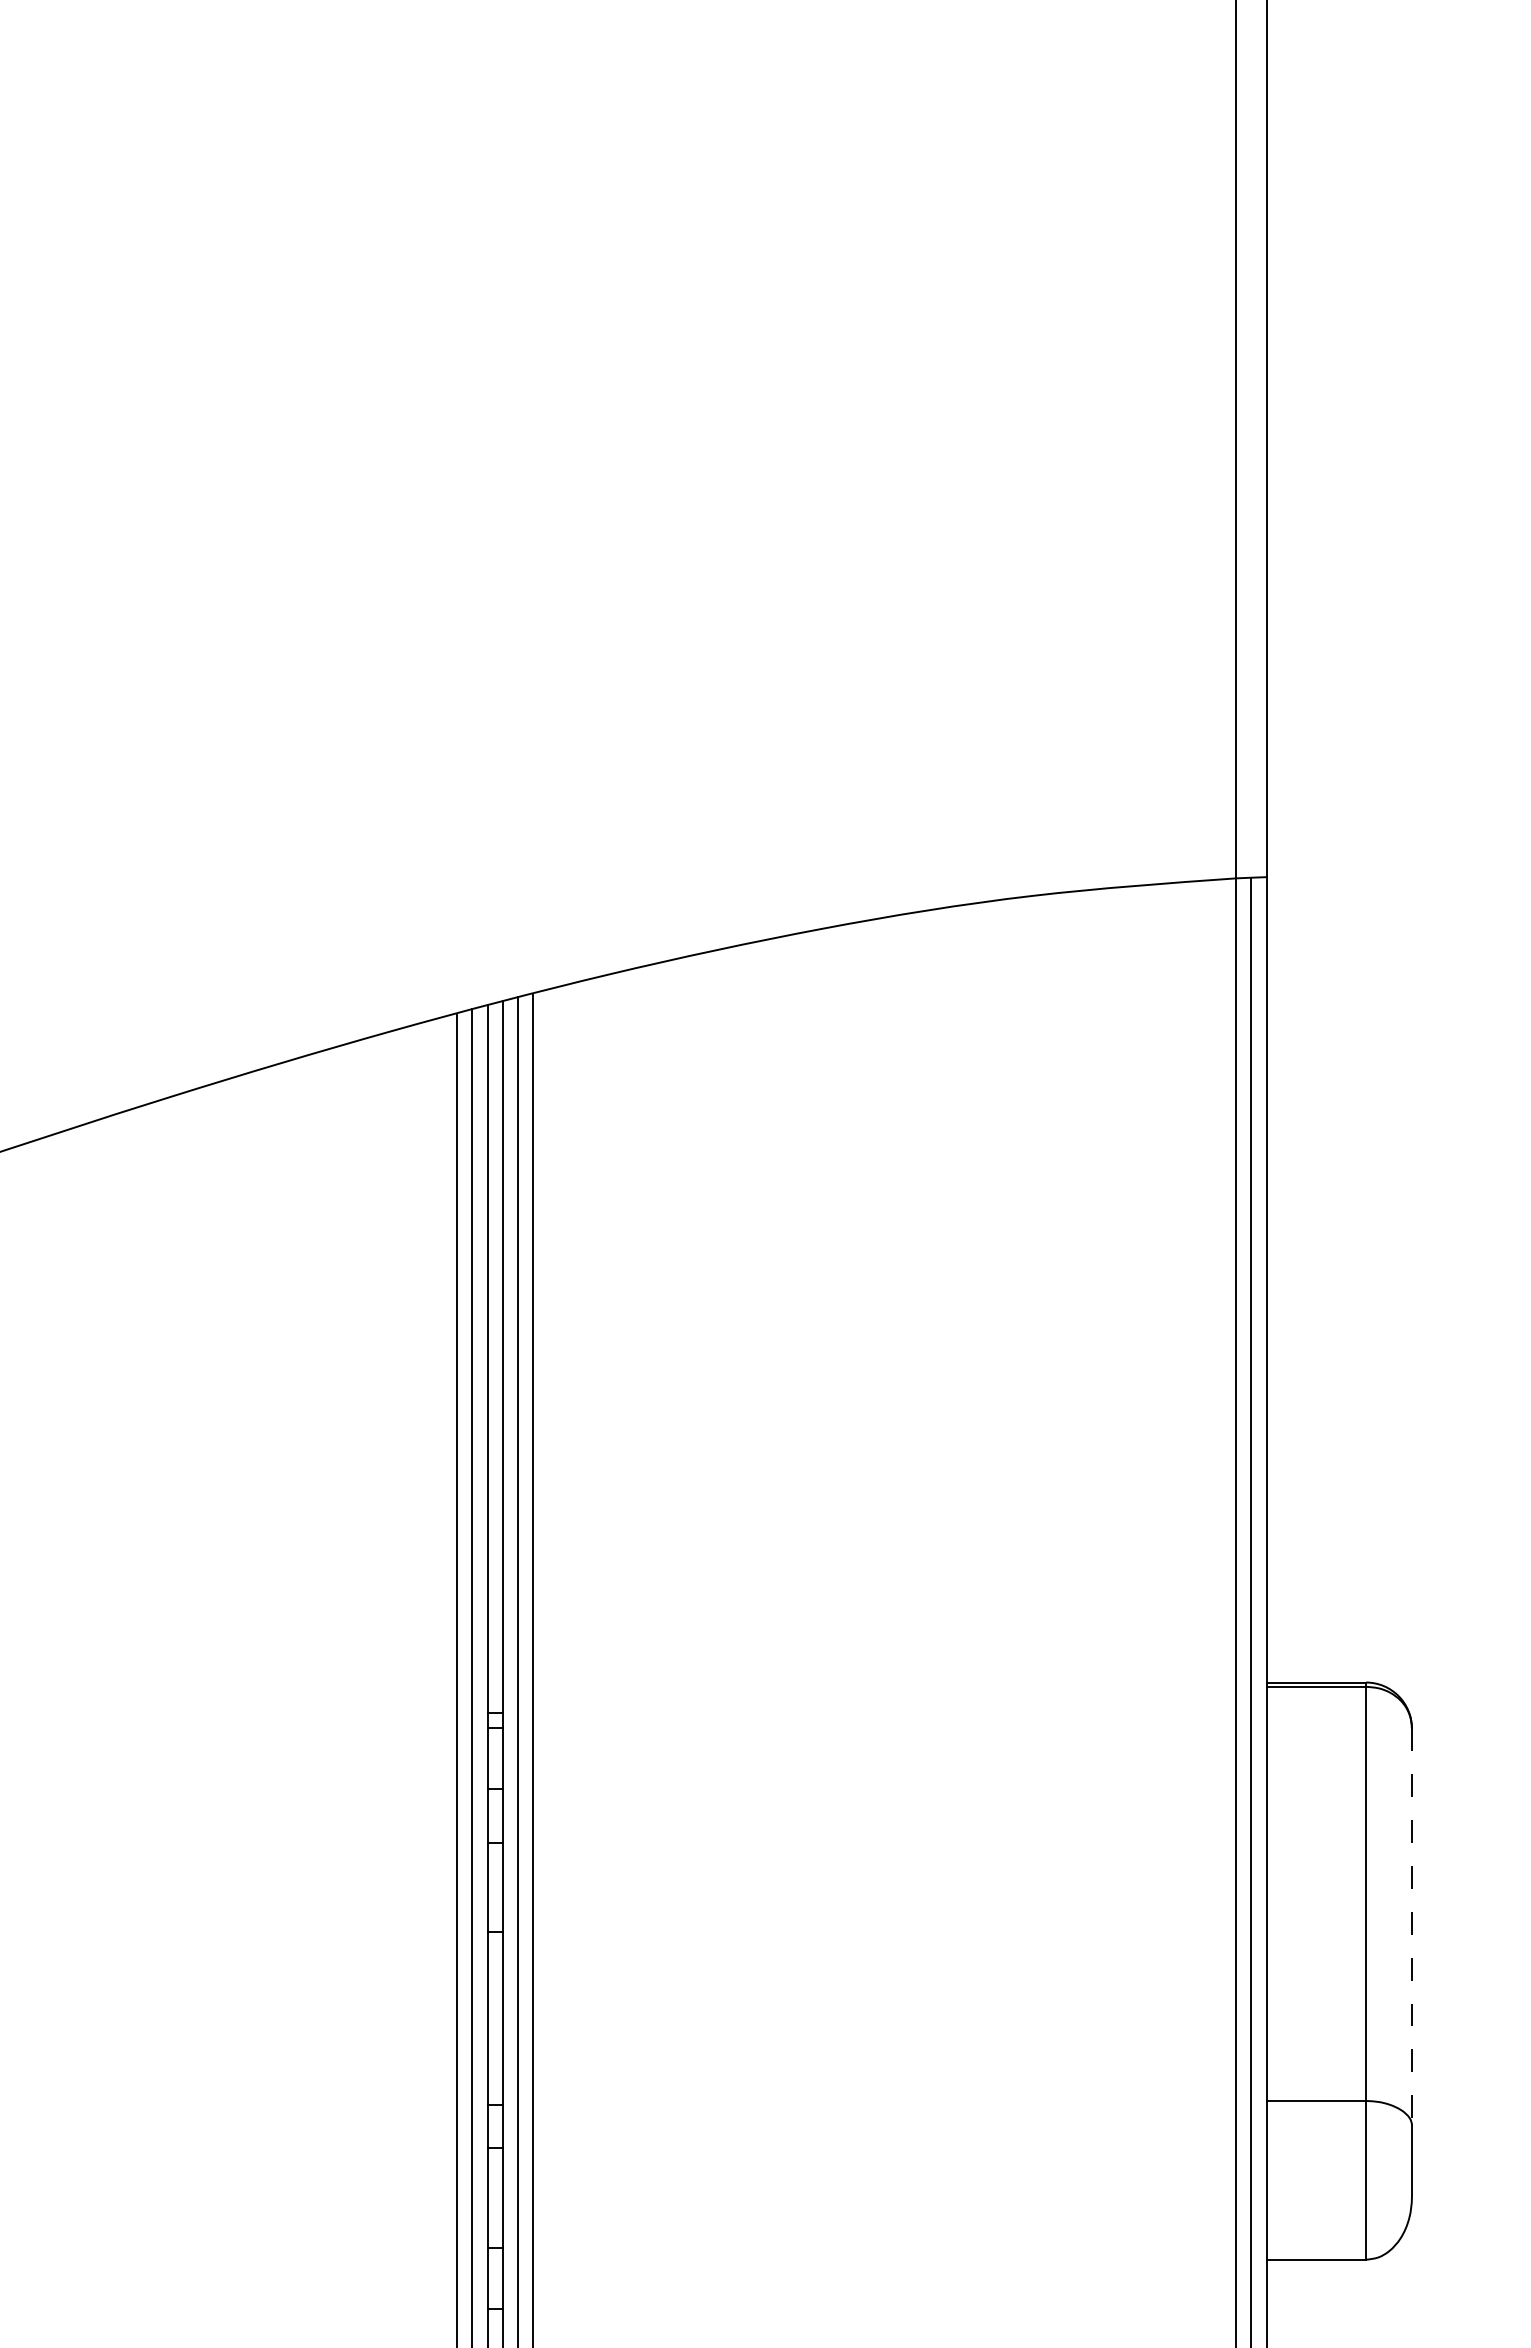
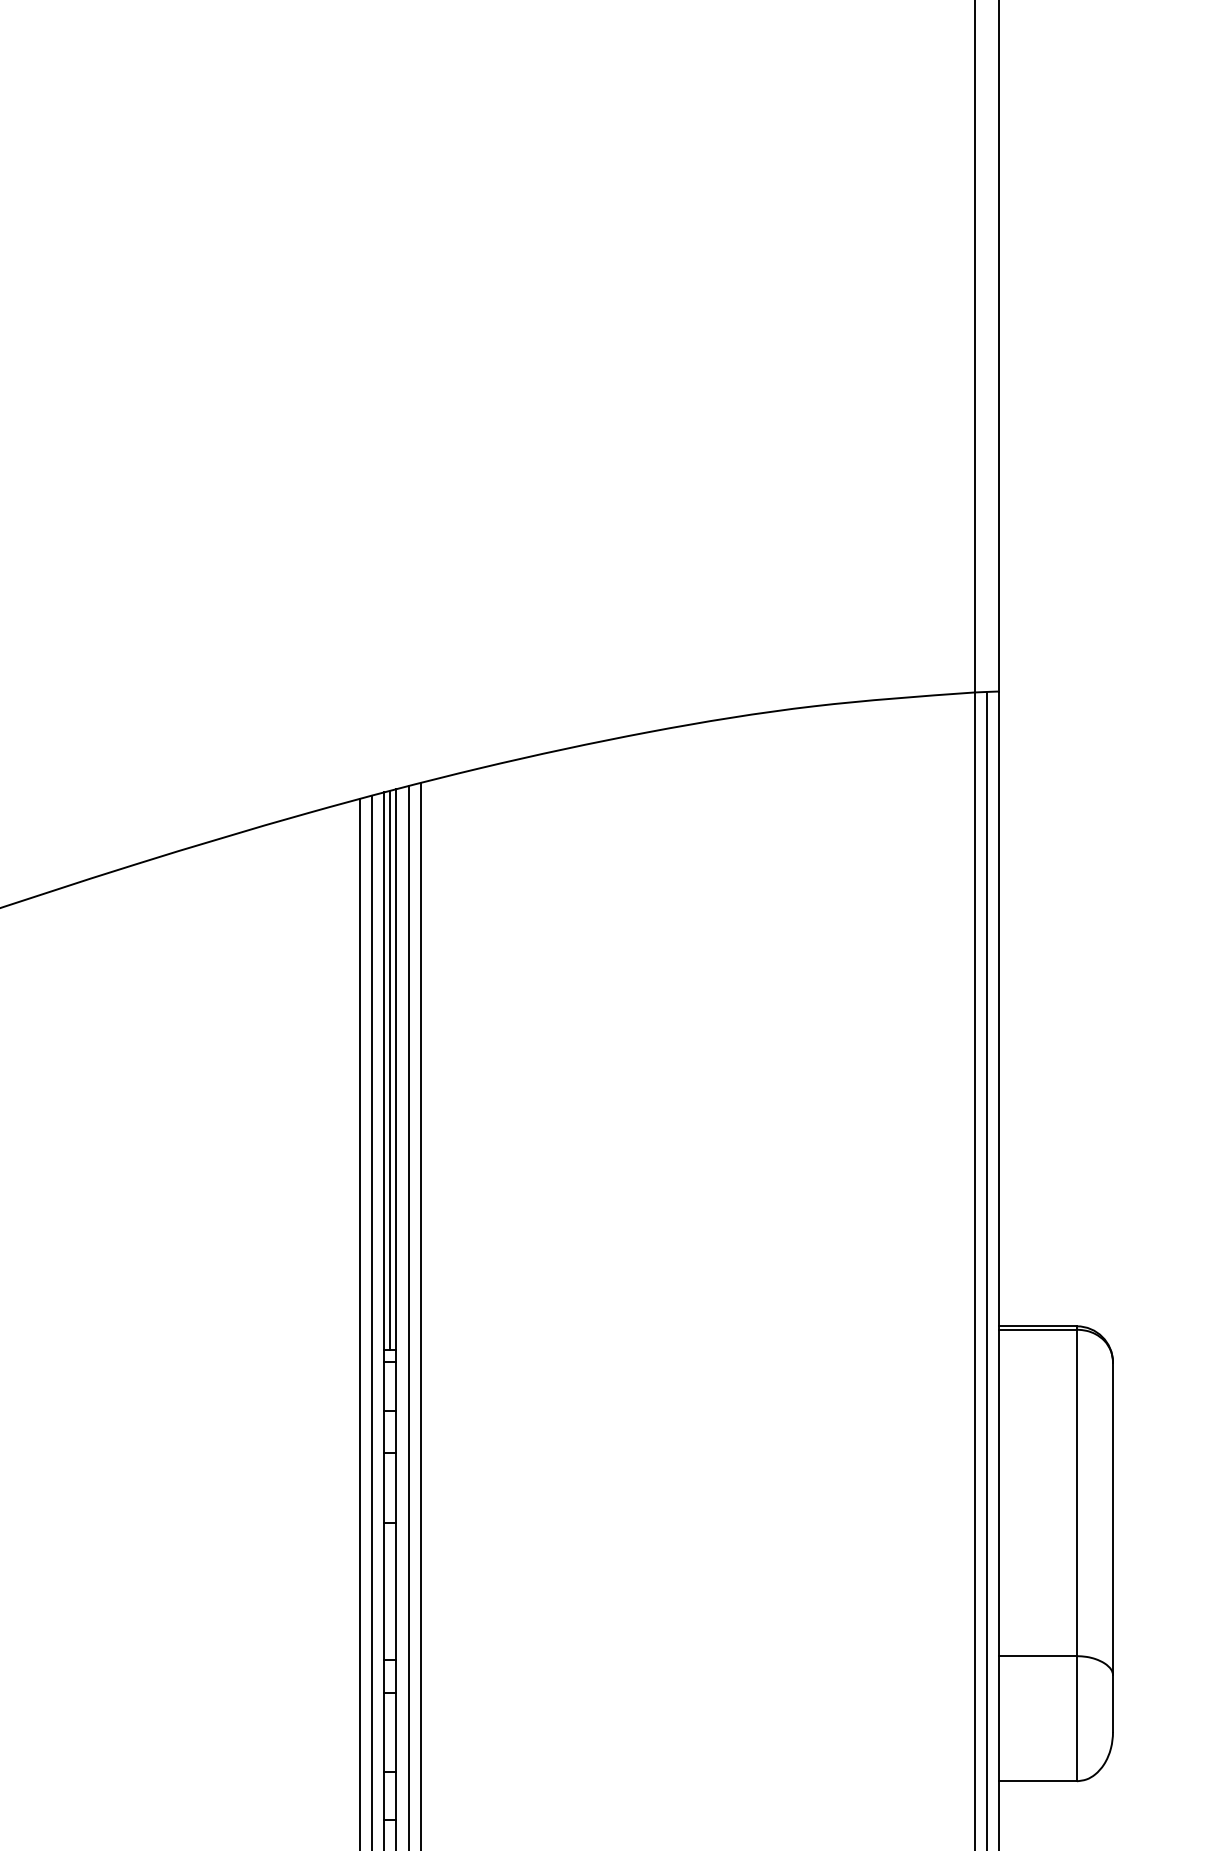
line: (495, 1358) -> (390, 1070), added
line: (1411, 1927) -> (1112, 1519), dashed -> solid

